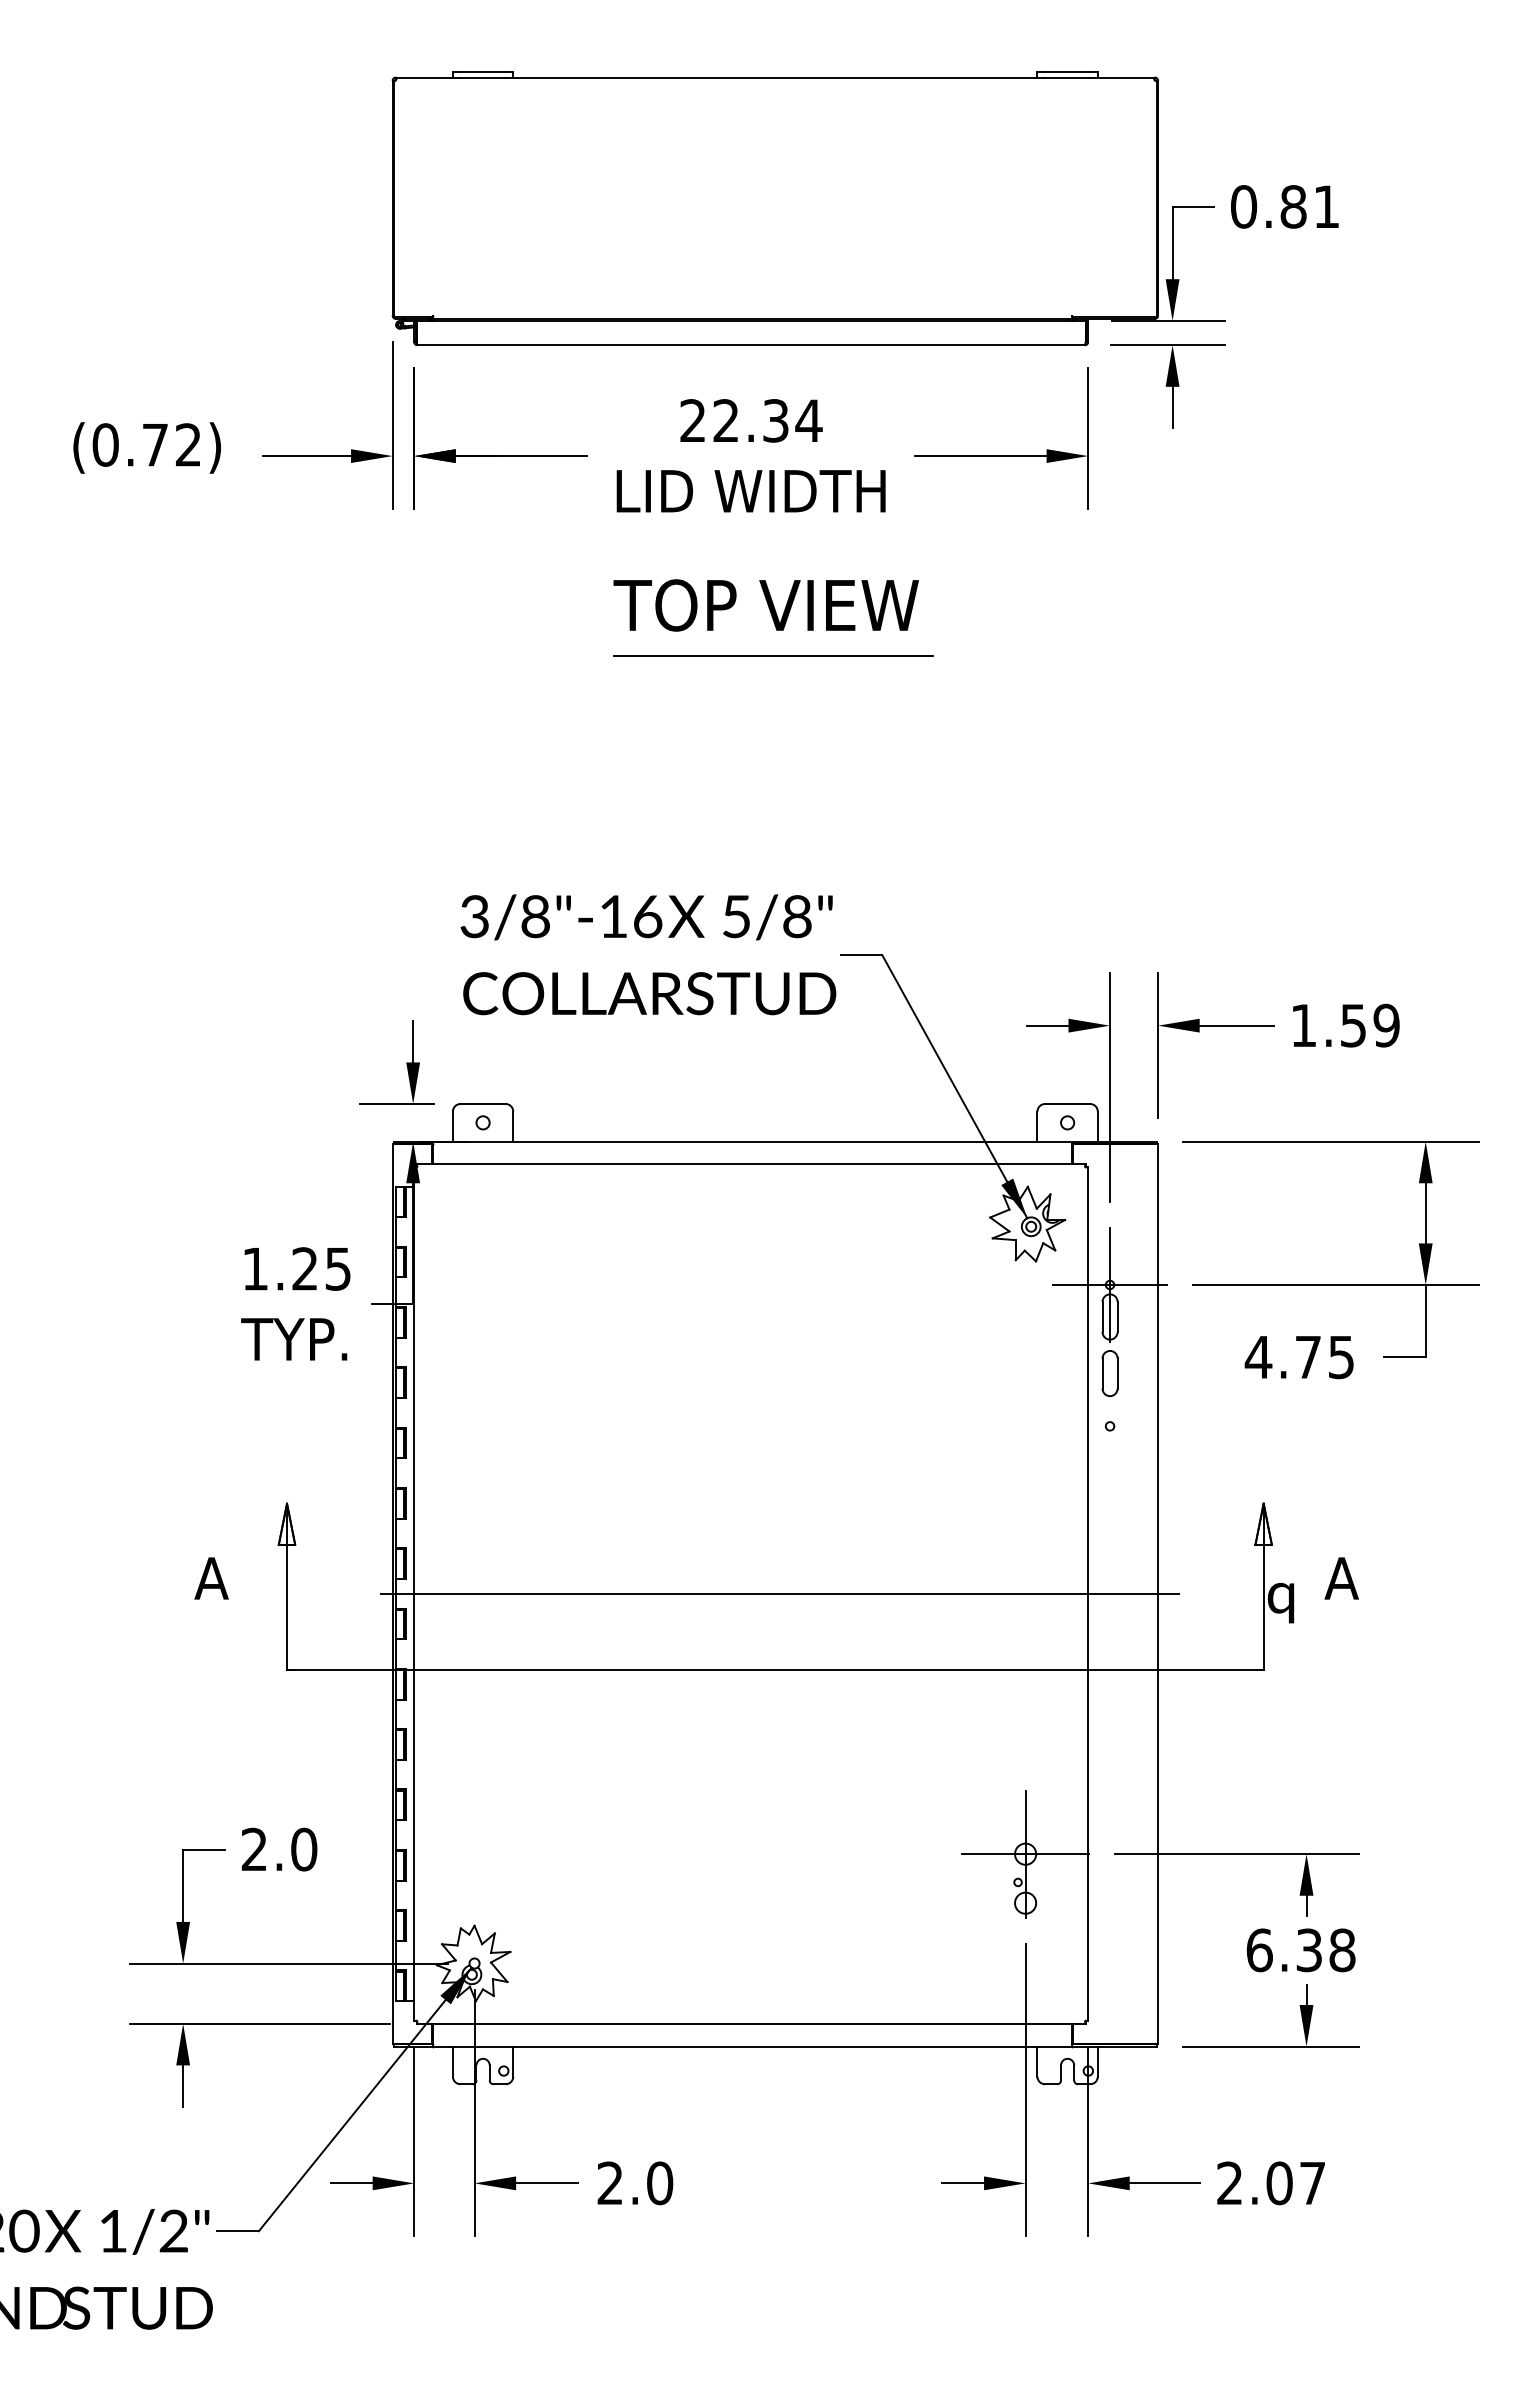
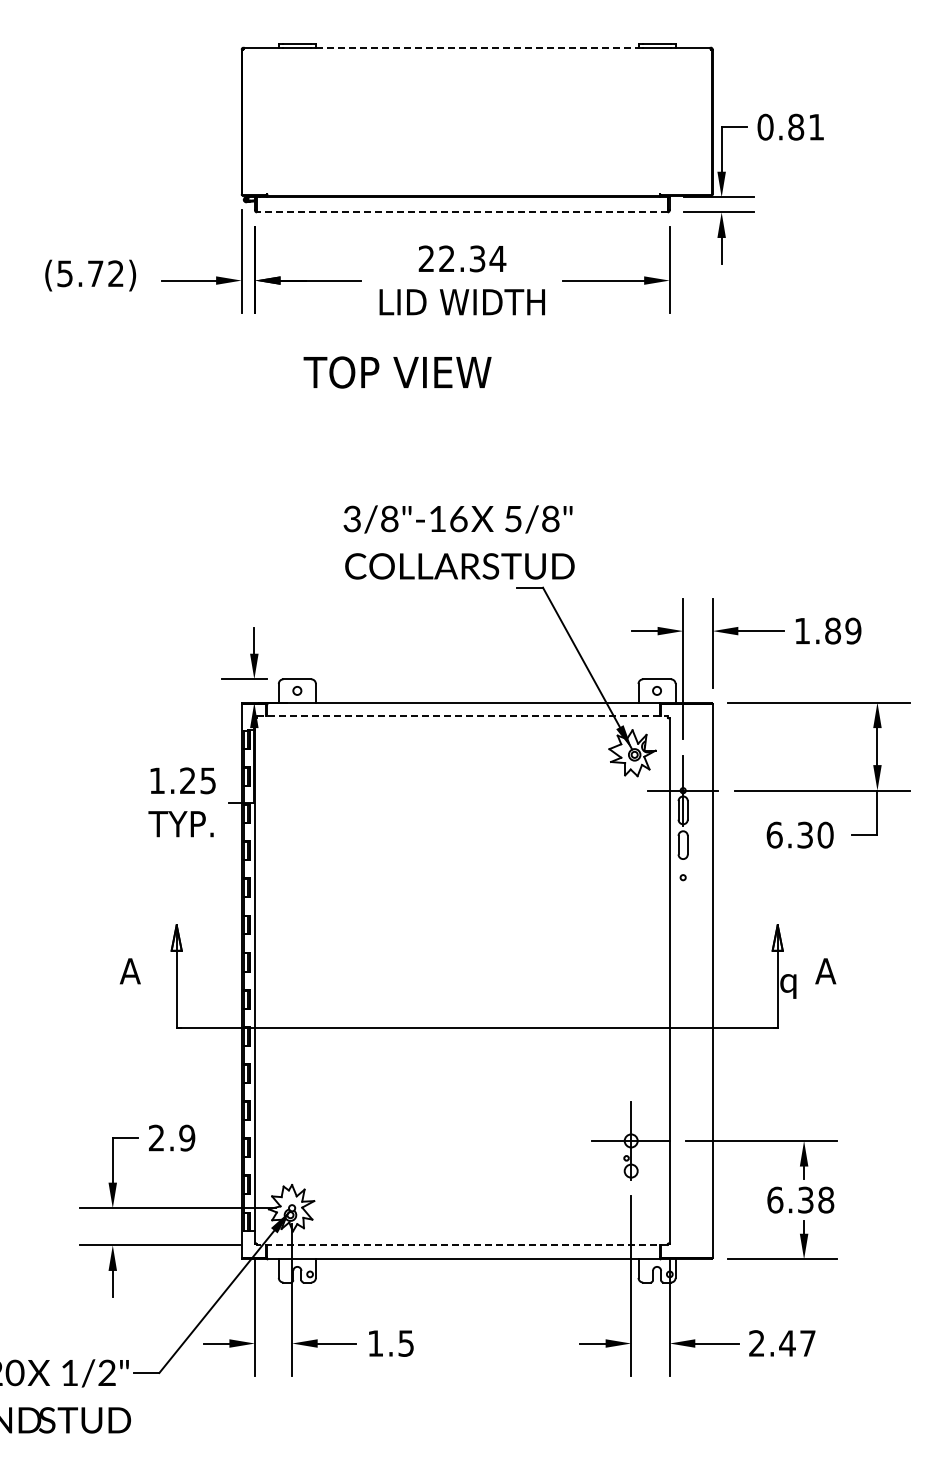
line: (775, 77) -> (477, 47), solid -> dashed
line: (749, 345) -> (461, 212), solid -> dashed
text: (106, 444) -> (65, 273), (0.72) -> (5.72)
text: (766, 605) -> (397, 372), moved
line: (772, 655) -> (475, 403), removed
text: (647, 954) -> (458, 542), moved
text: (1354, 1024) -> (833, 630), 1.59 -> 1.89
line: (751, 1164) -> (462, 716), solid -> dashed
text: (1299, 1356) -> (799, 834), 4.75 -> 6.30
line: (779, 1593) -> (479, 980), removed
text: (304, 1850) -> (187, 1138), 2.0 -> 2.9
line: (751, 2024) -> (462, 1245), solid -> dashed
text: (636, 2183) -> (391, 1343), 2.0 -> 1.5
text: (1279, 2183) -> (787, 1343), 2.07 -> 2.47

